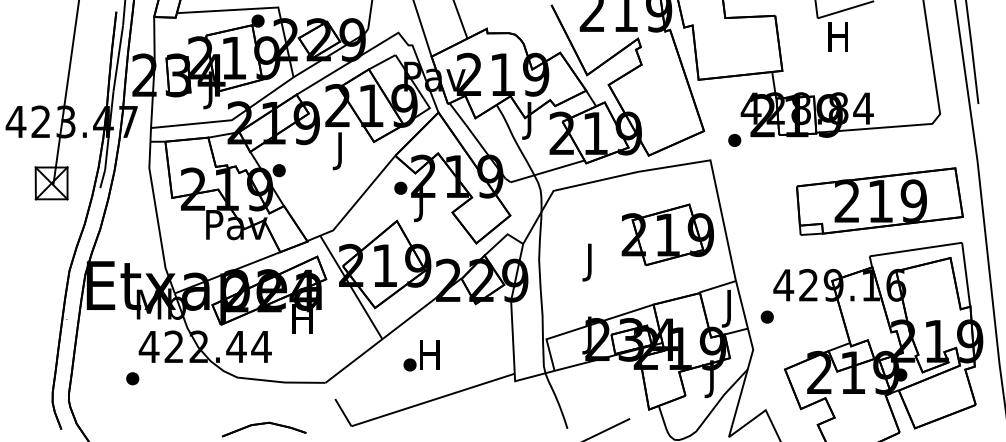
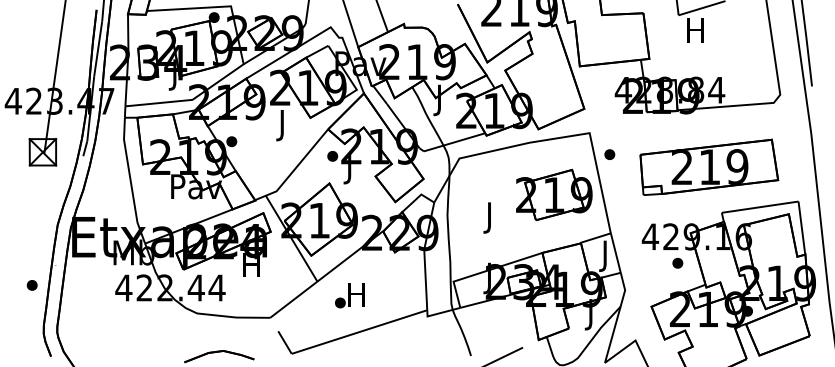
part: (734, 140) -> (609, 154), moved
part: (880, 200) -> (709, 166), moved
part: (766, 316) -> (677, 262), moved
part: (131, 378) -> (31, 285), moved

